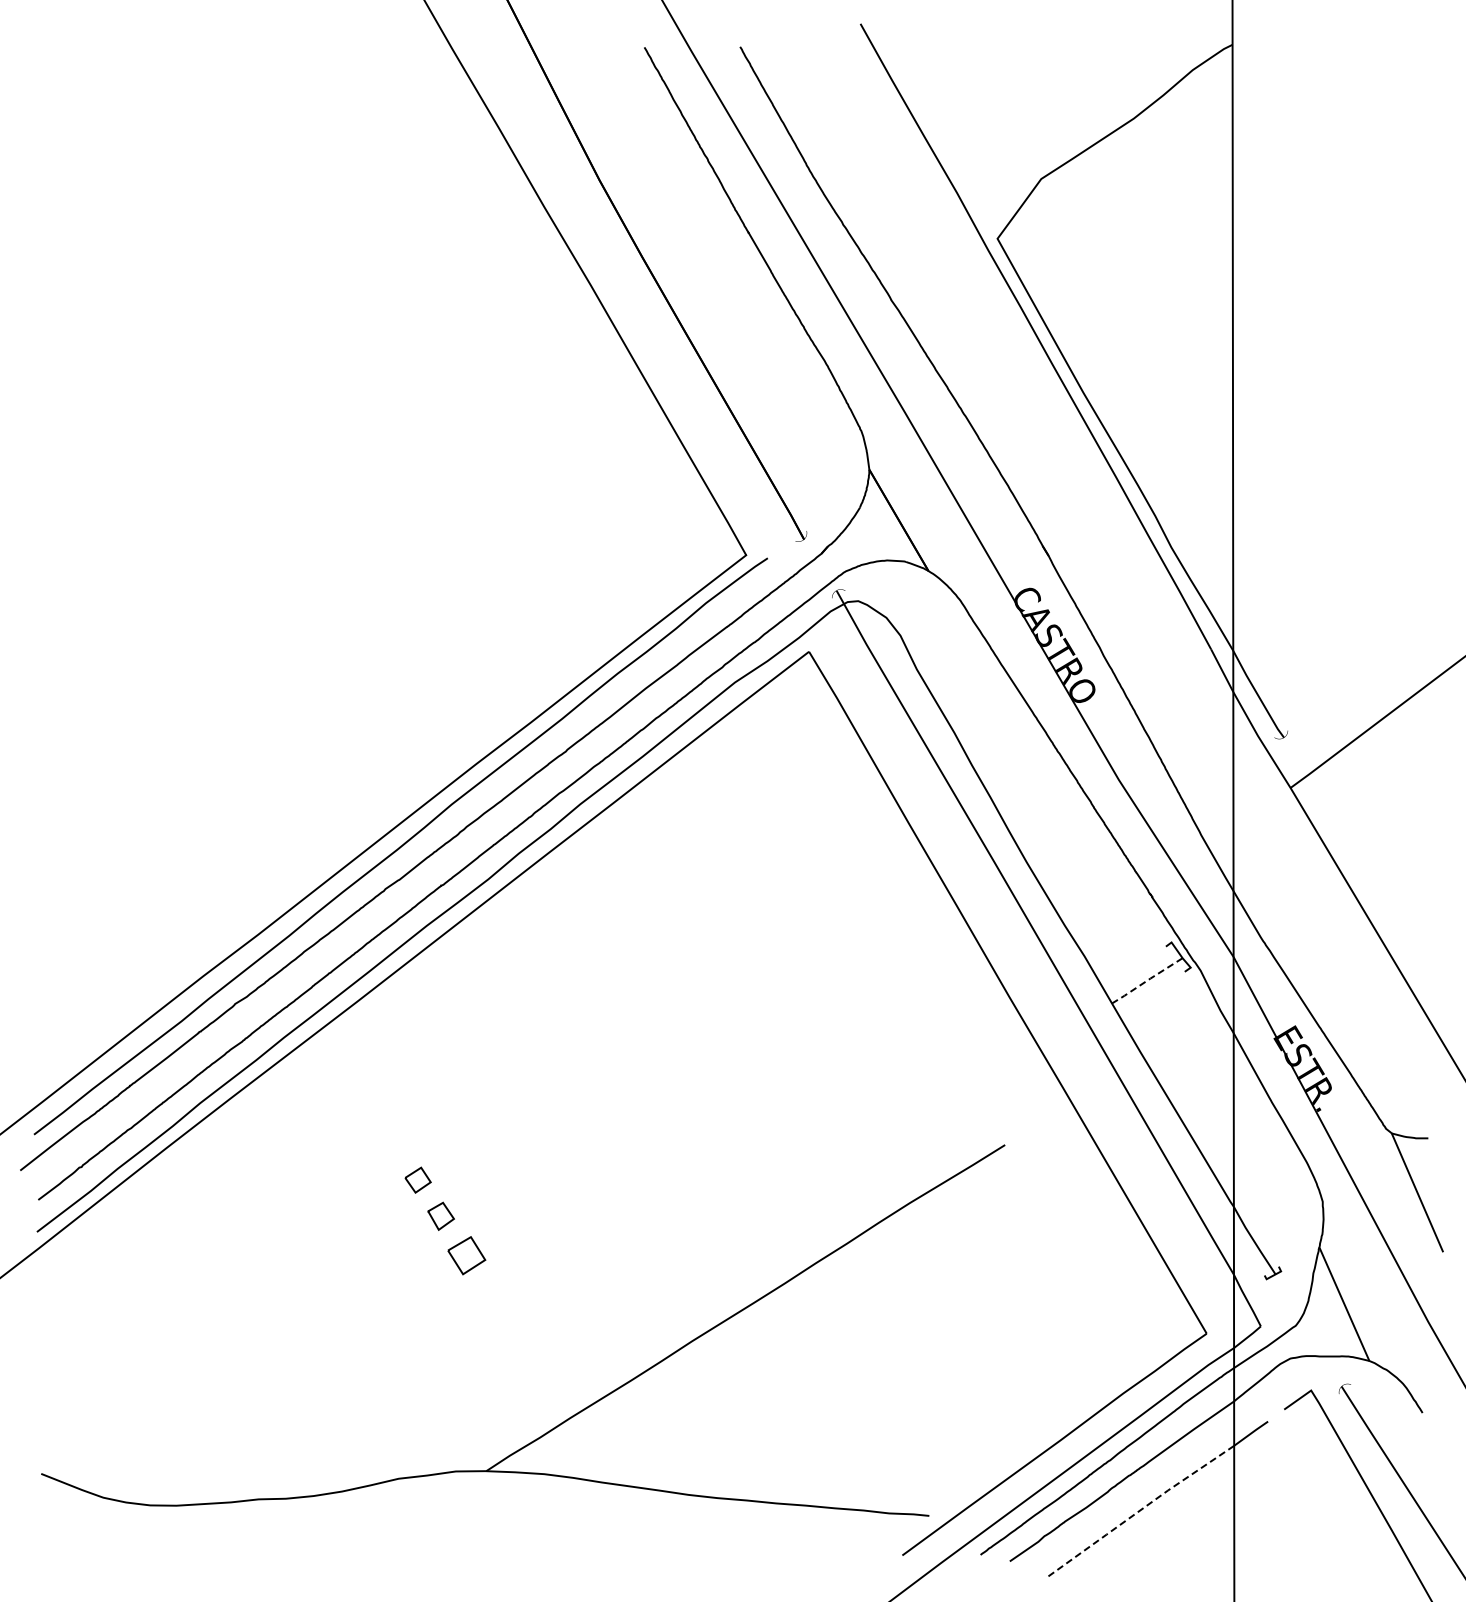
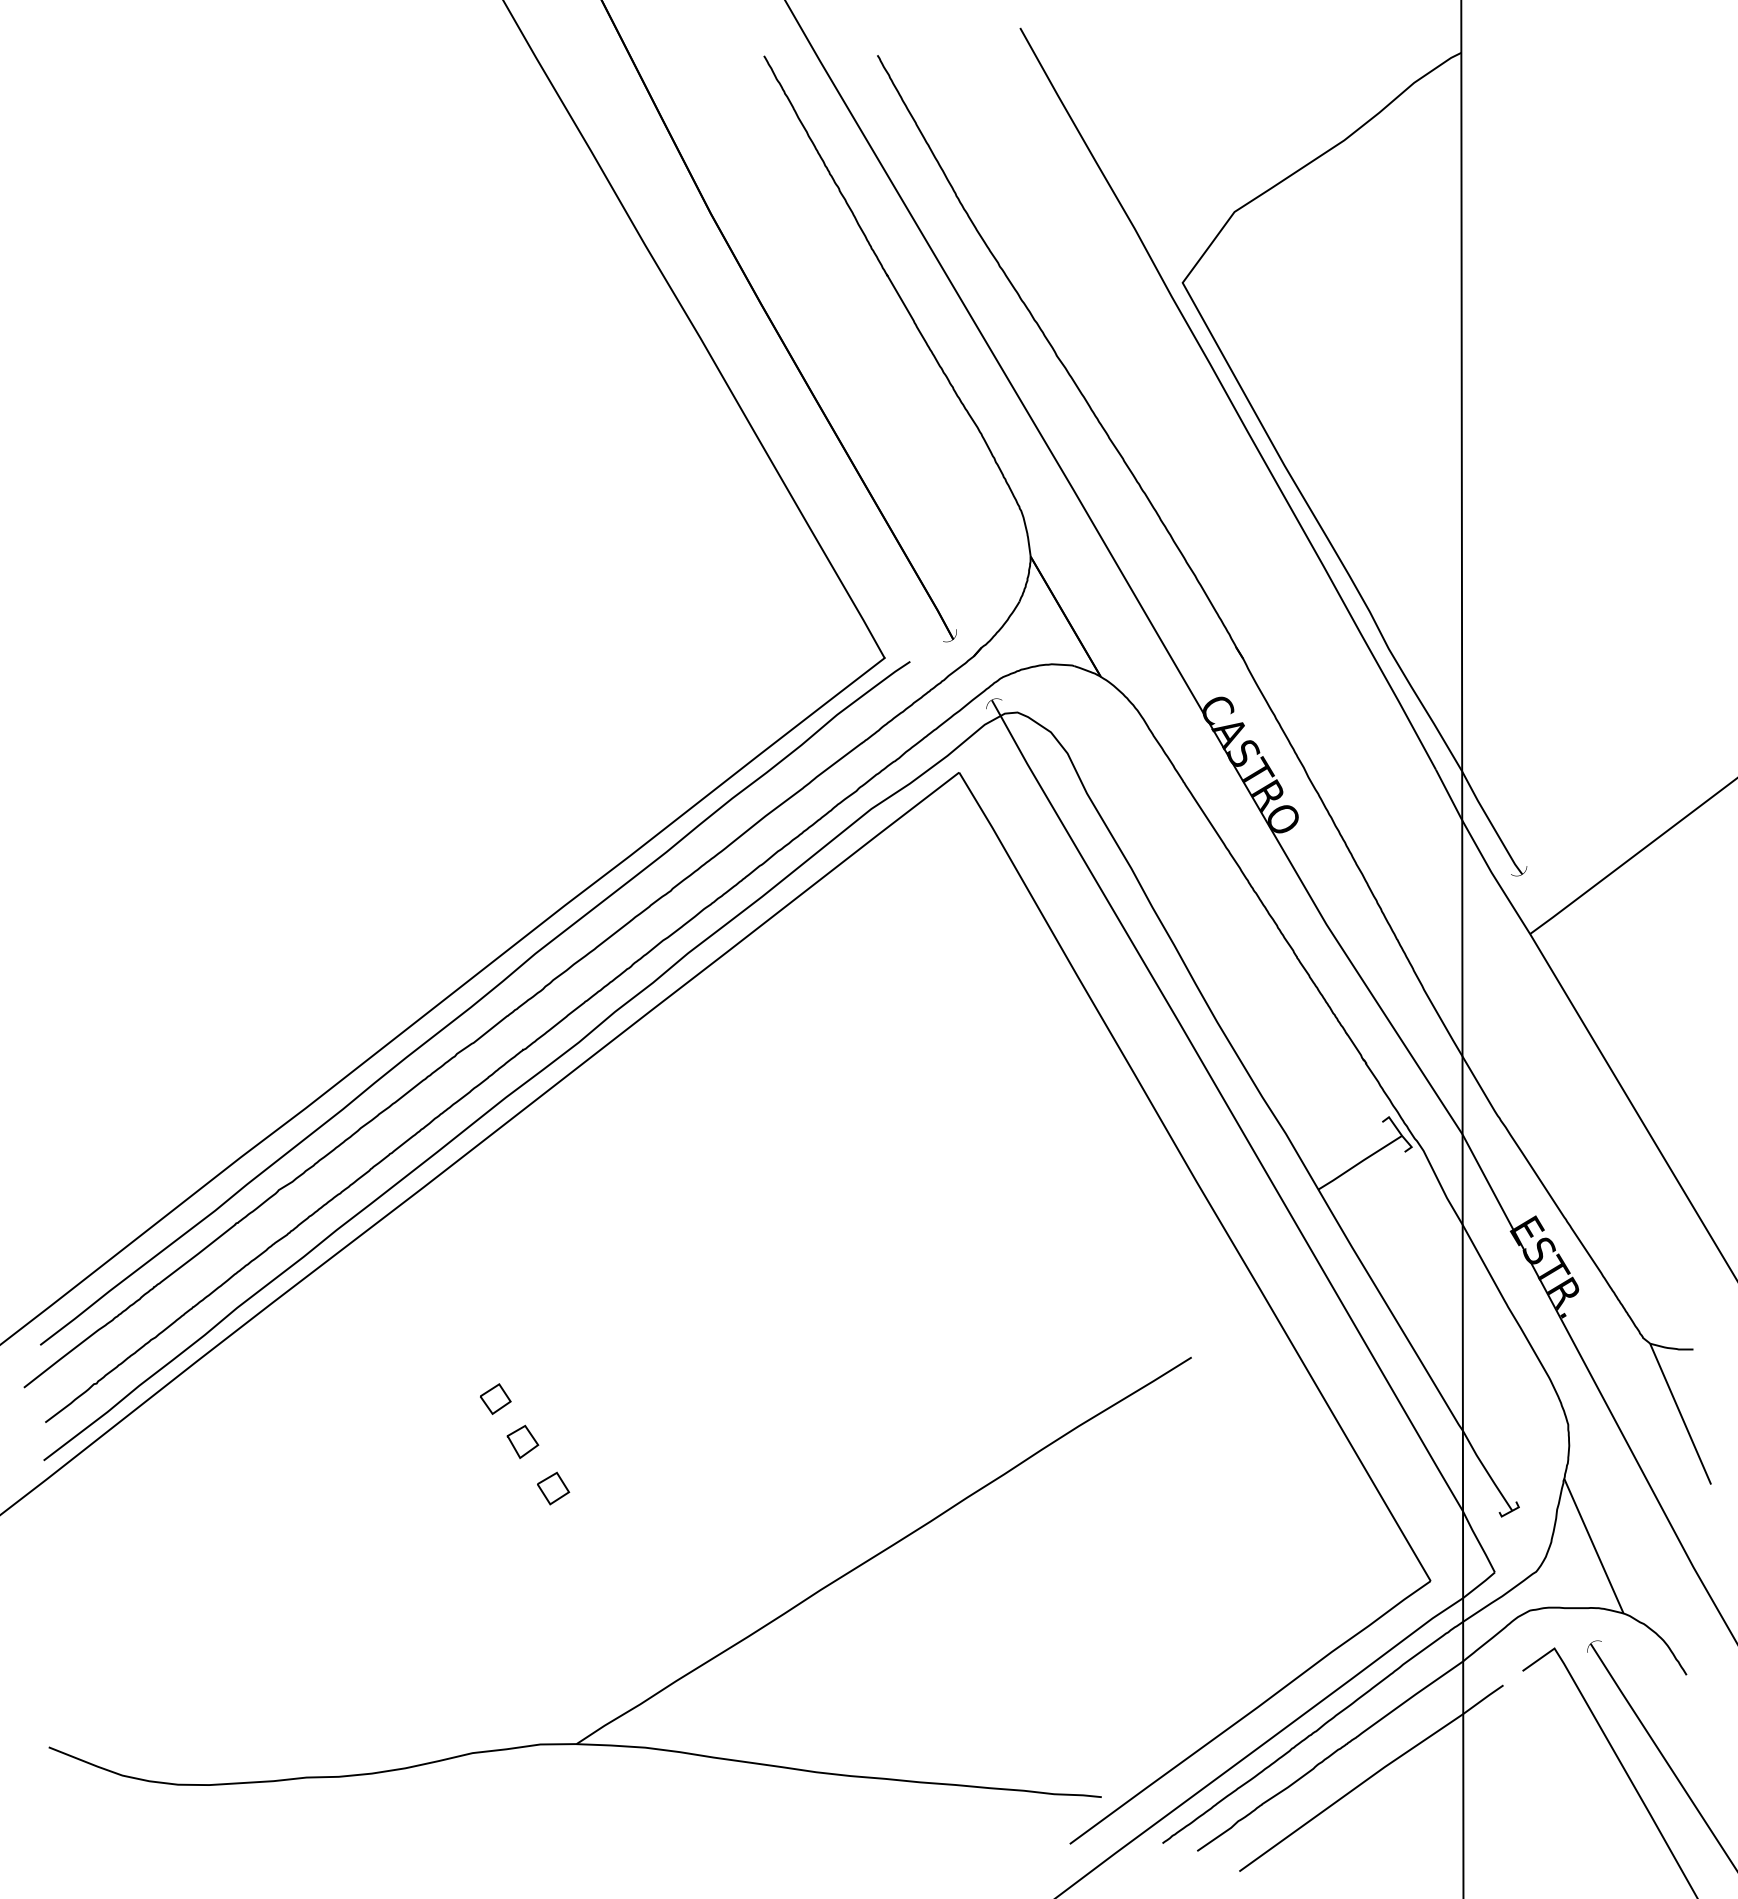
line: (1147, 980) -> (1360, 1162), dashed -> solid
part: (466, 1255) -> (553, 1488), size x0.71
line: (1138, 1511) -> (1349, 1791), dashed -> solid

